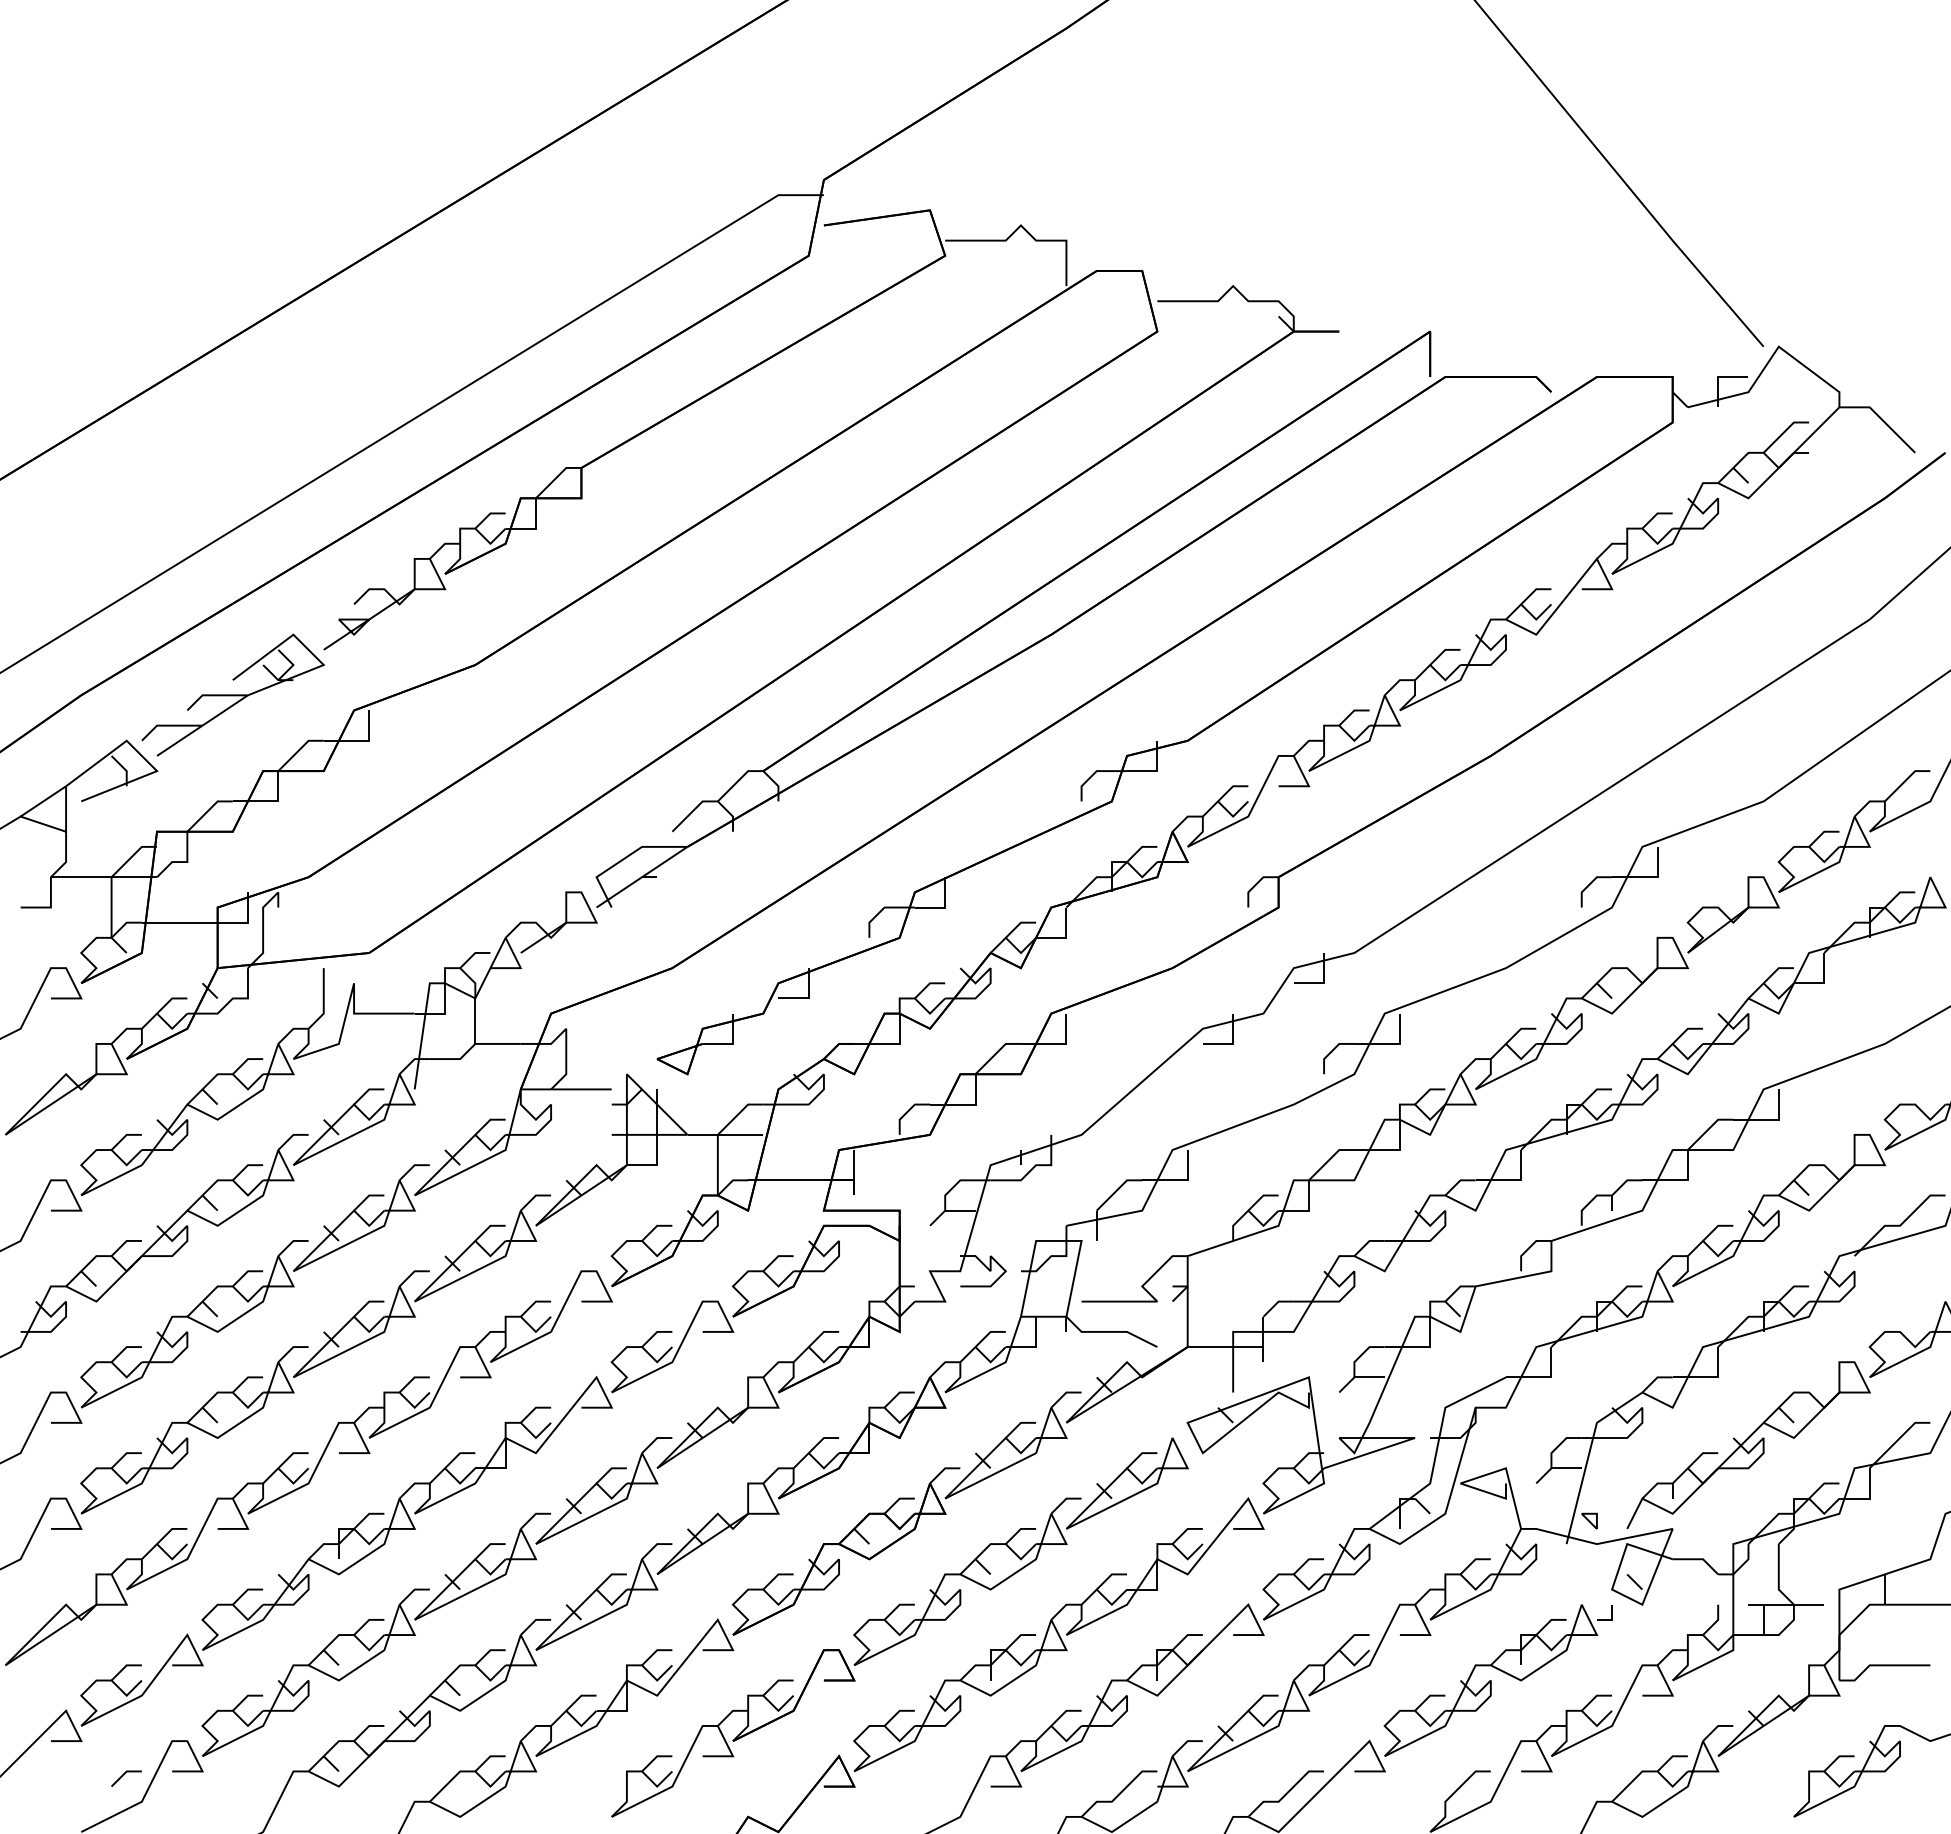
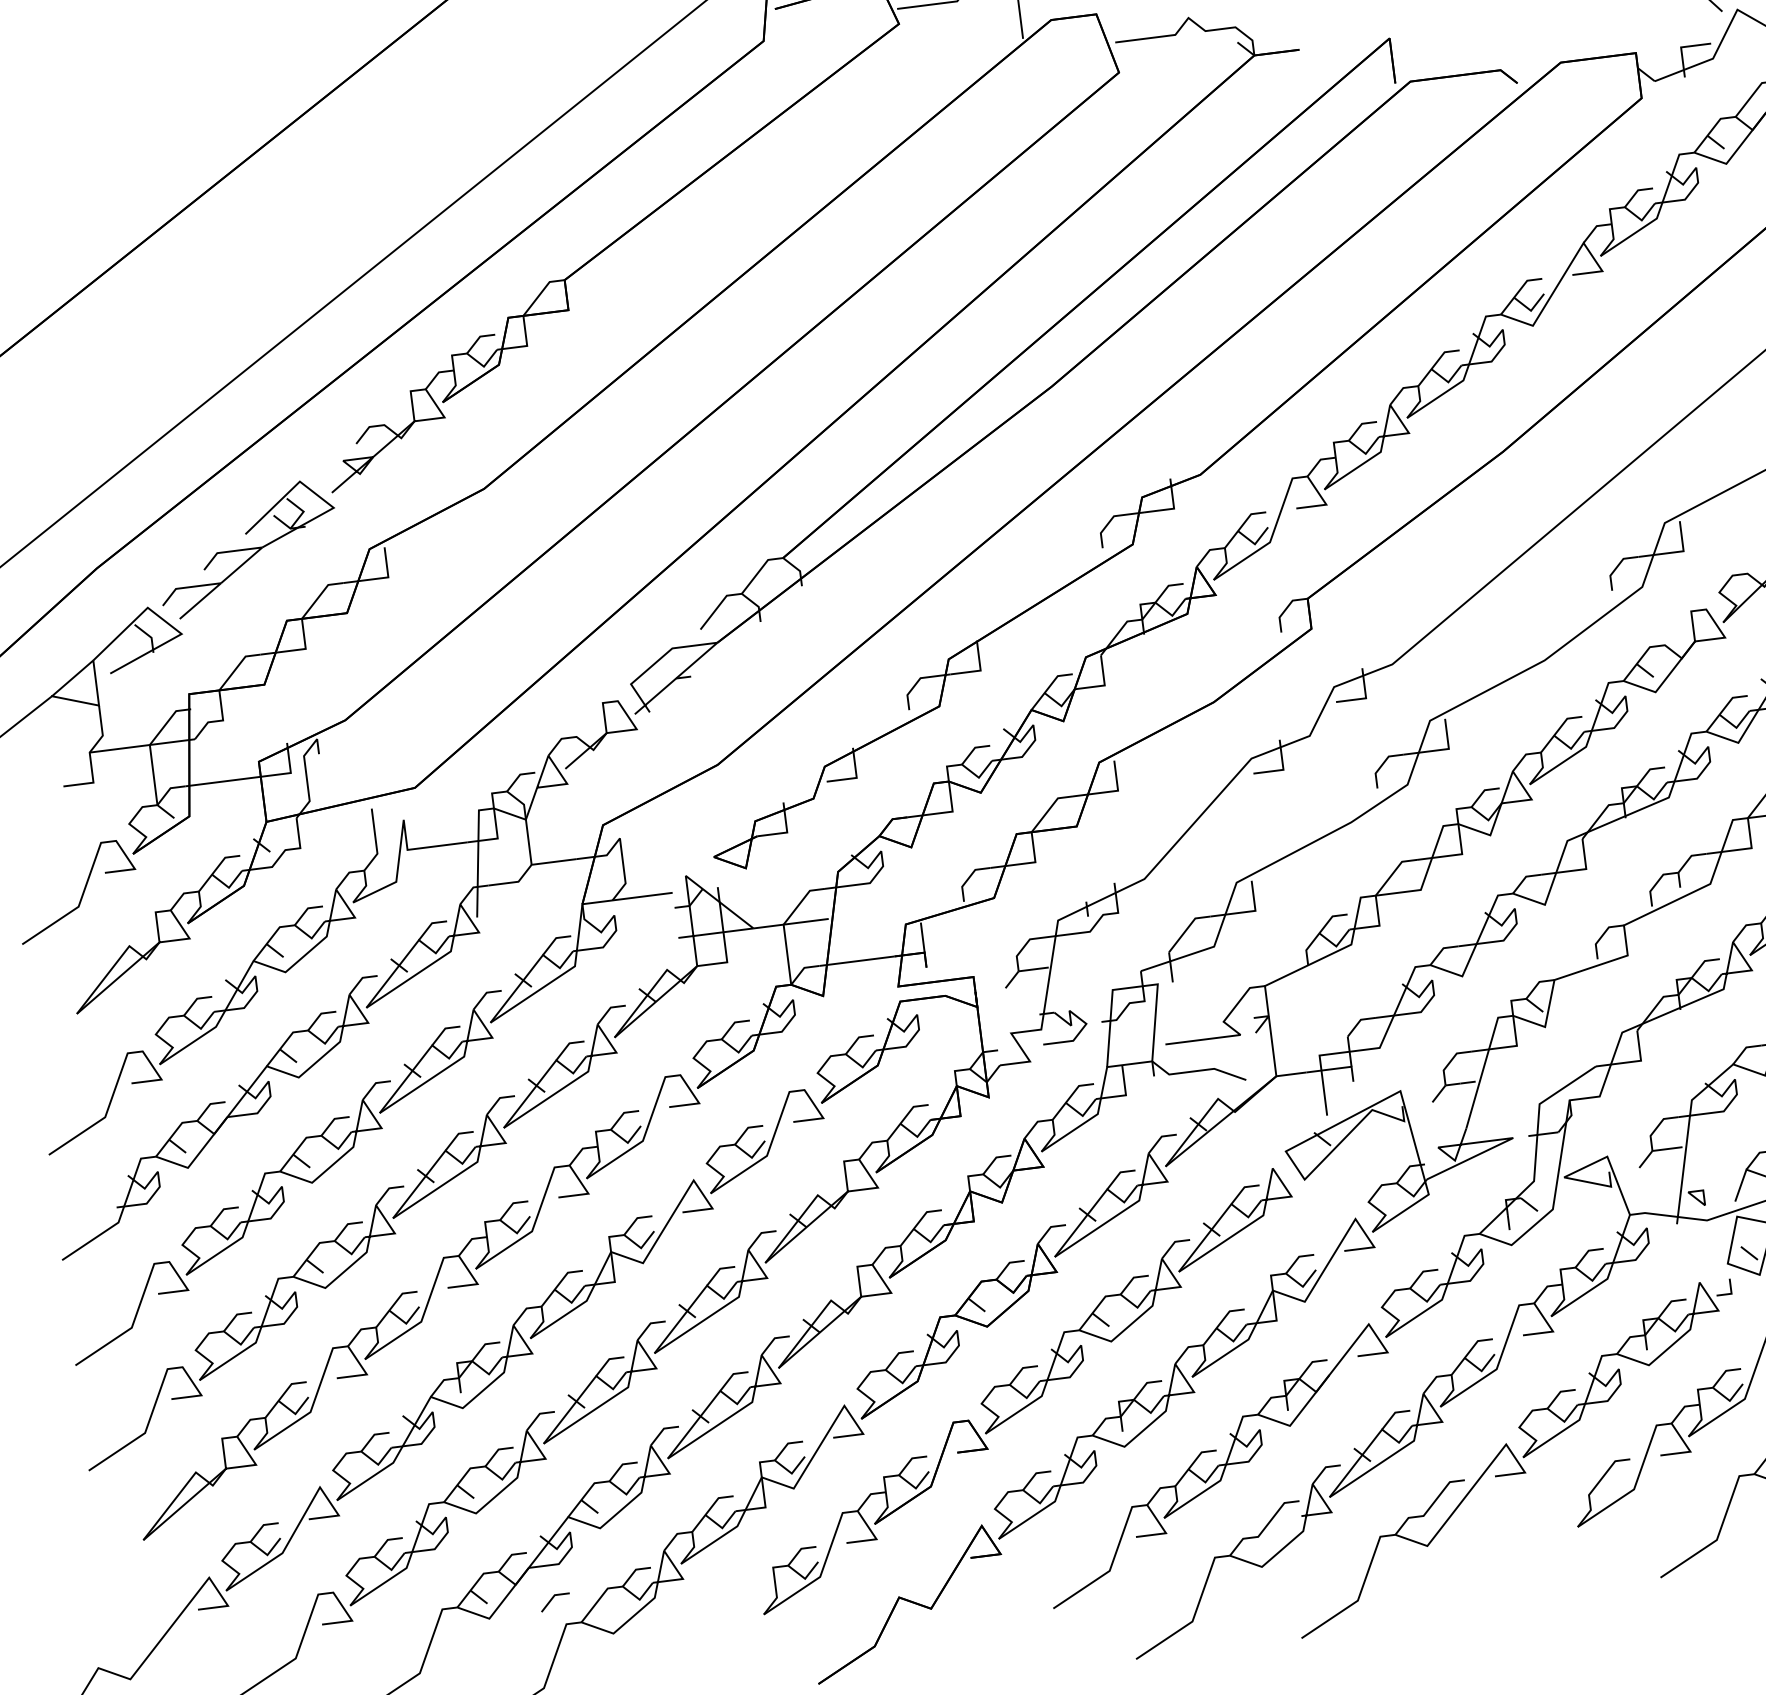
line: (124, 1775) -> (553, 1599), moved

